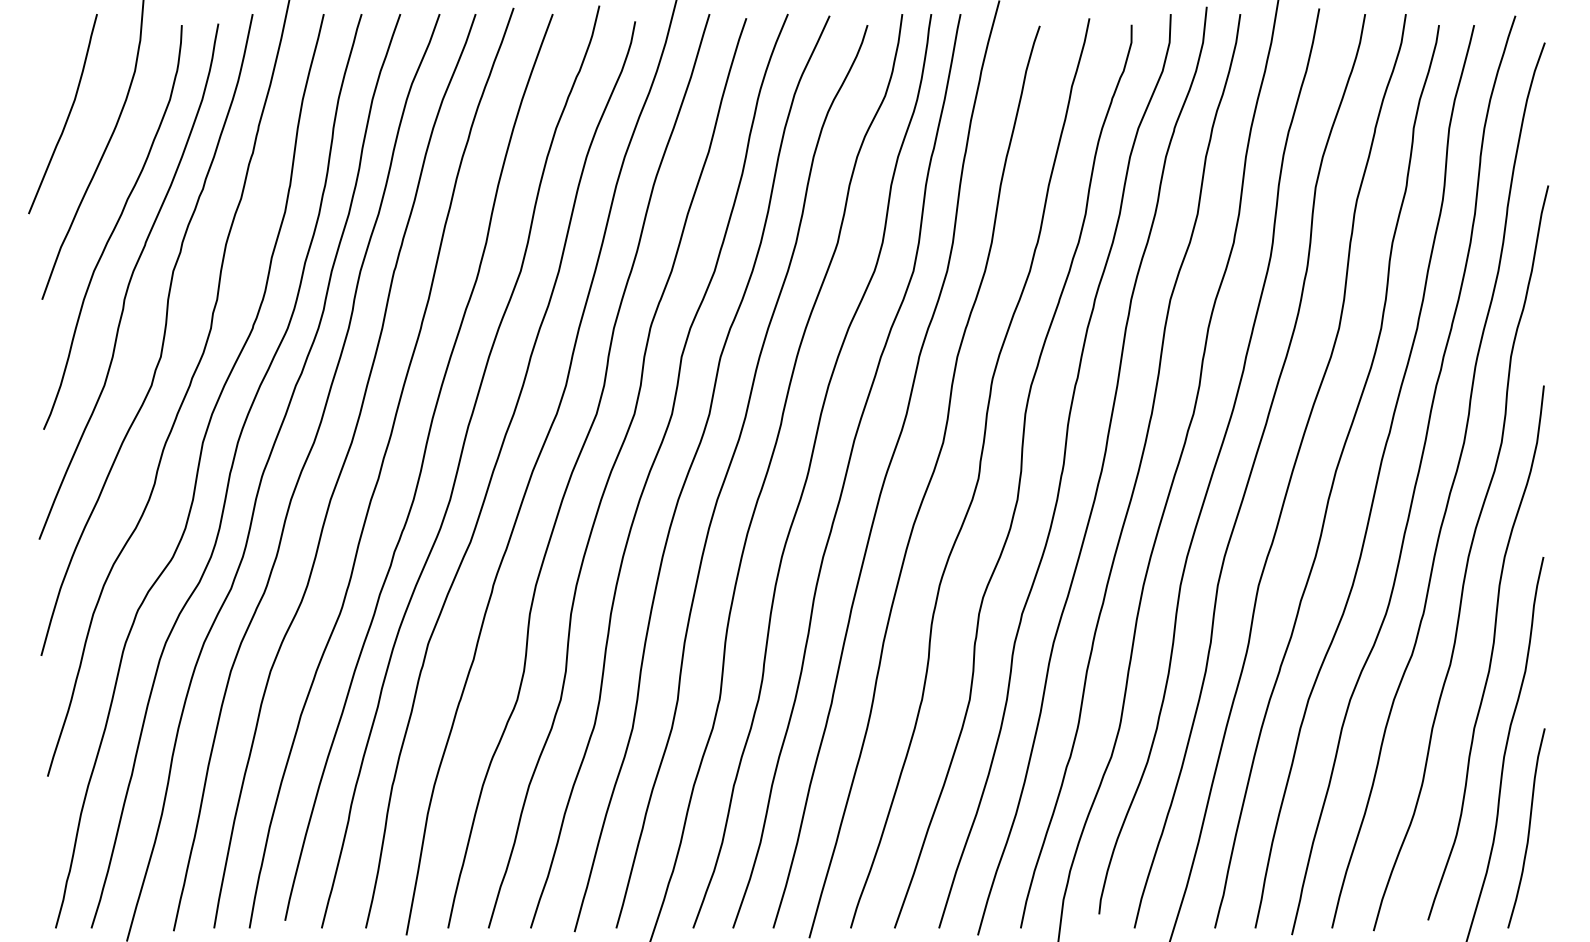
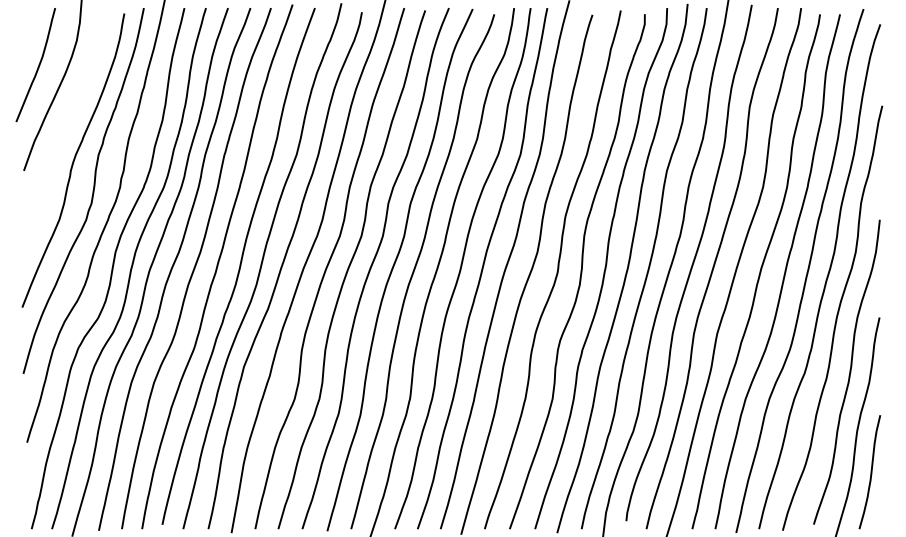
curve: (113, 227) -> (64, 129), removed

